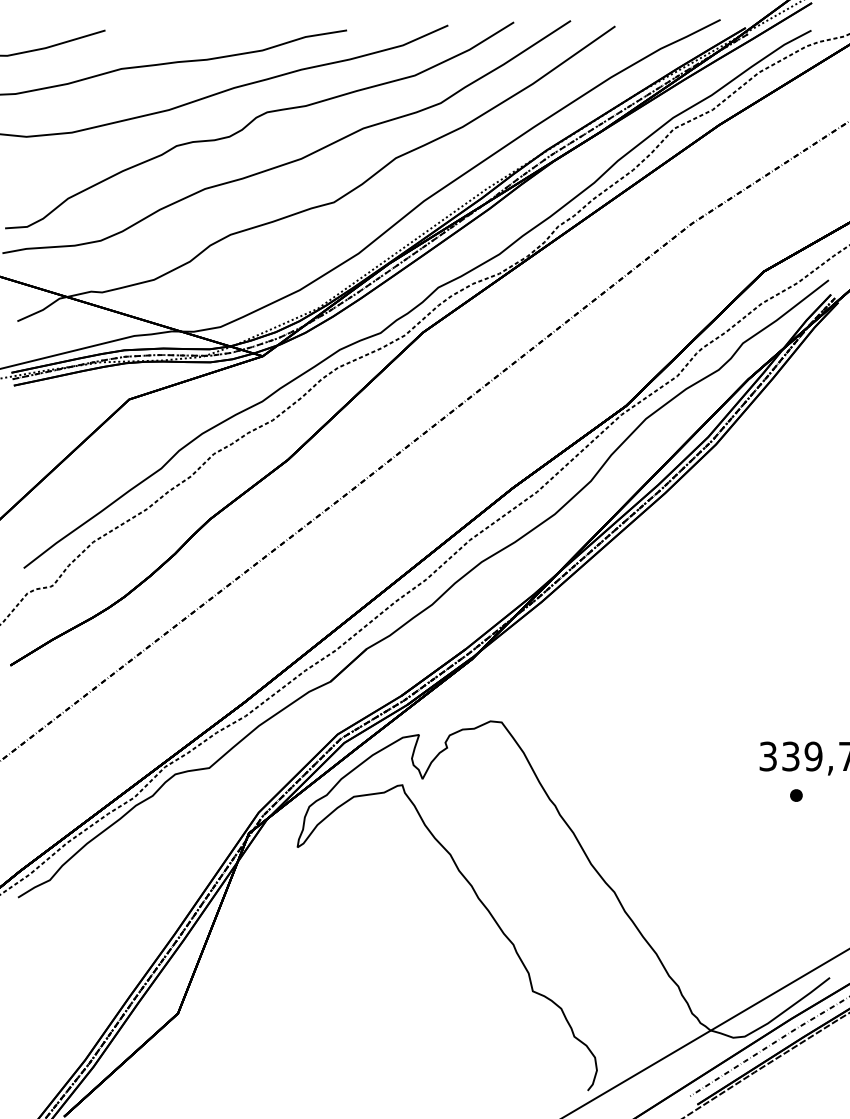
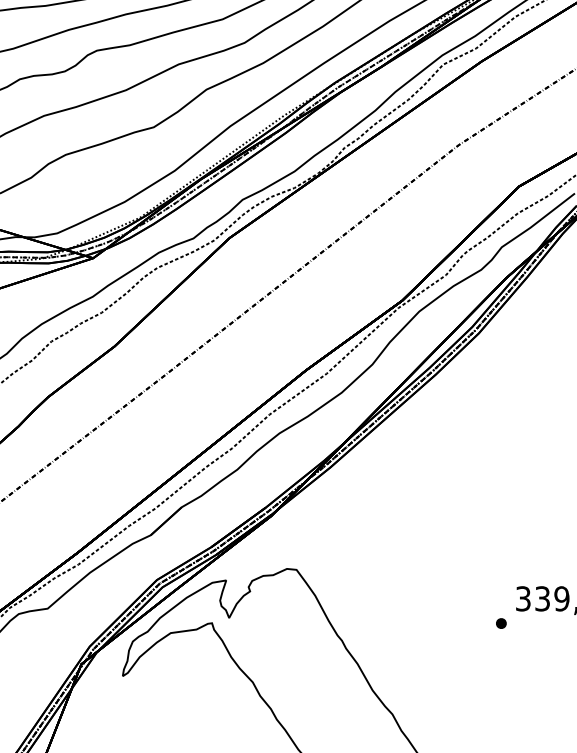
part: (796, 795) -> (501, 623), moved

